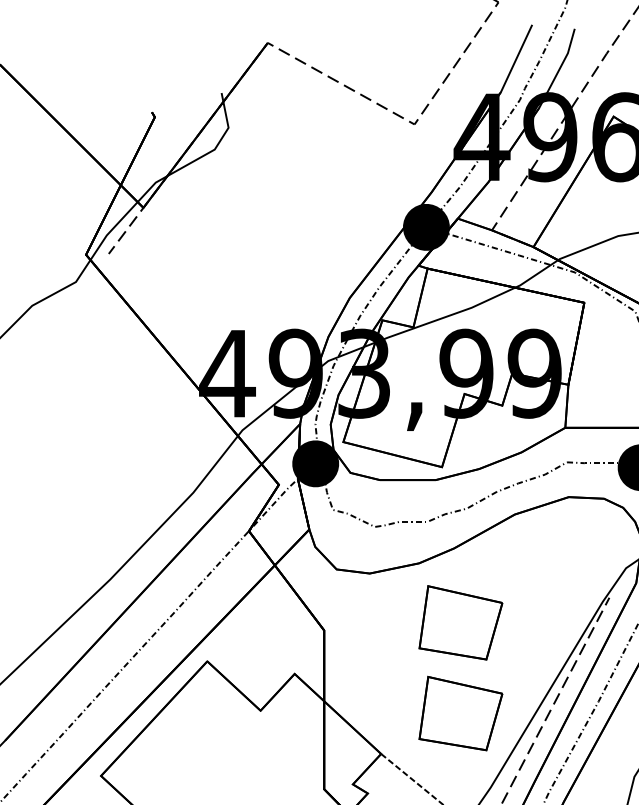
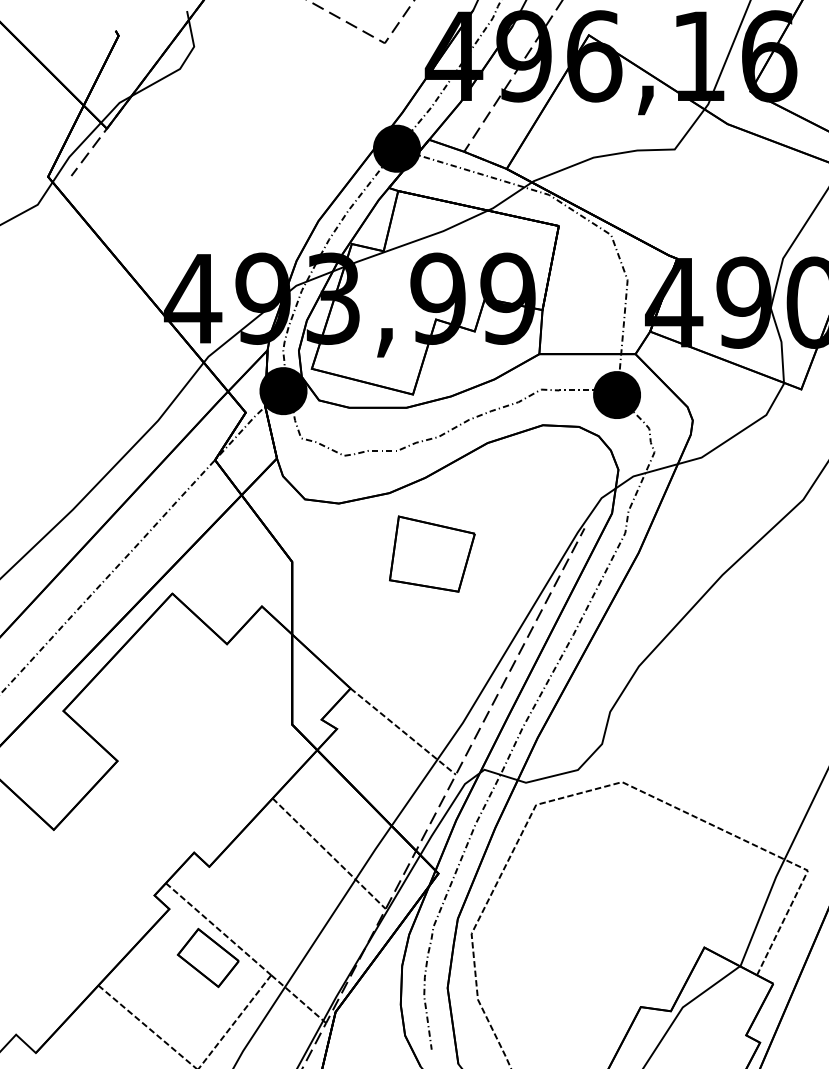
part: (461, 712) -> (432, 646), removed

